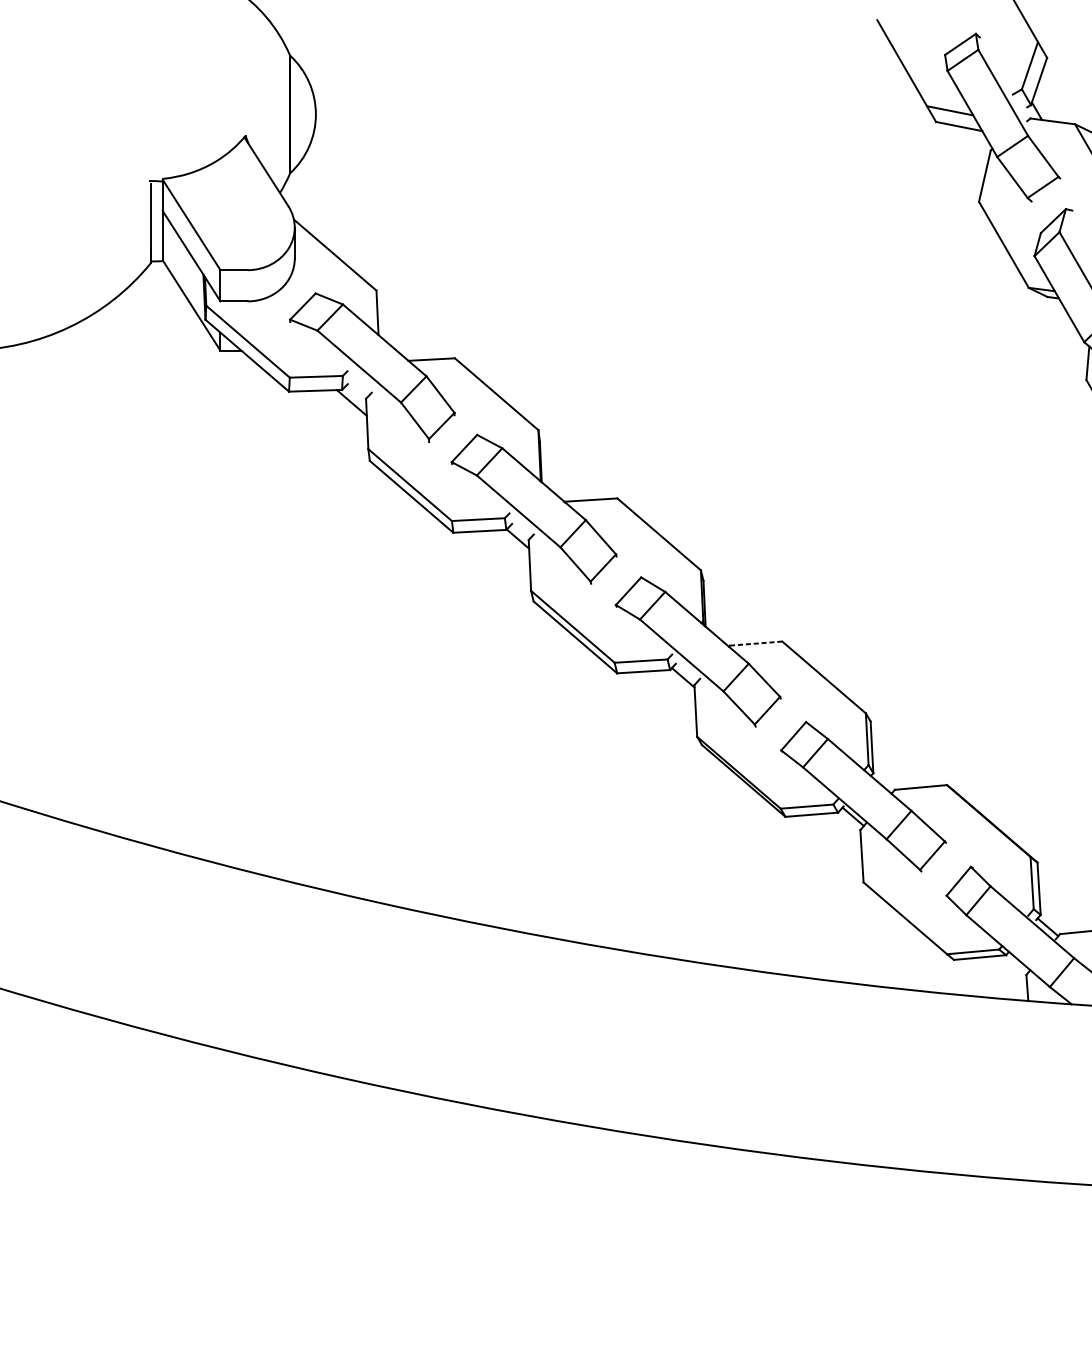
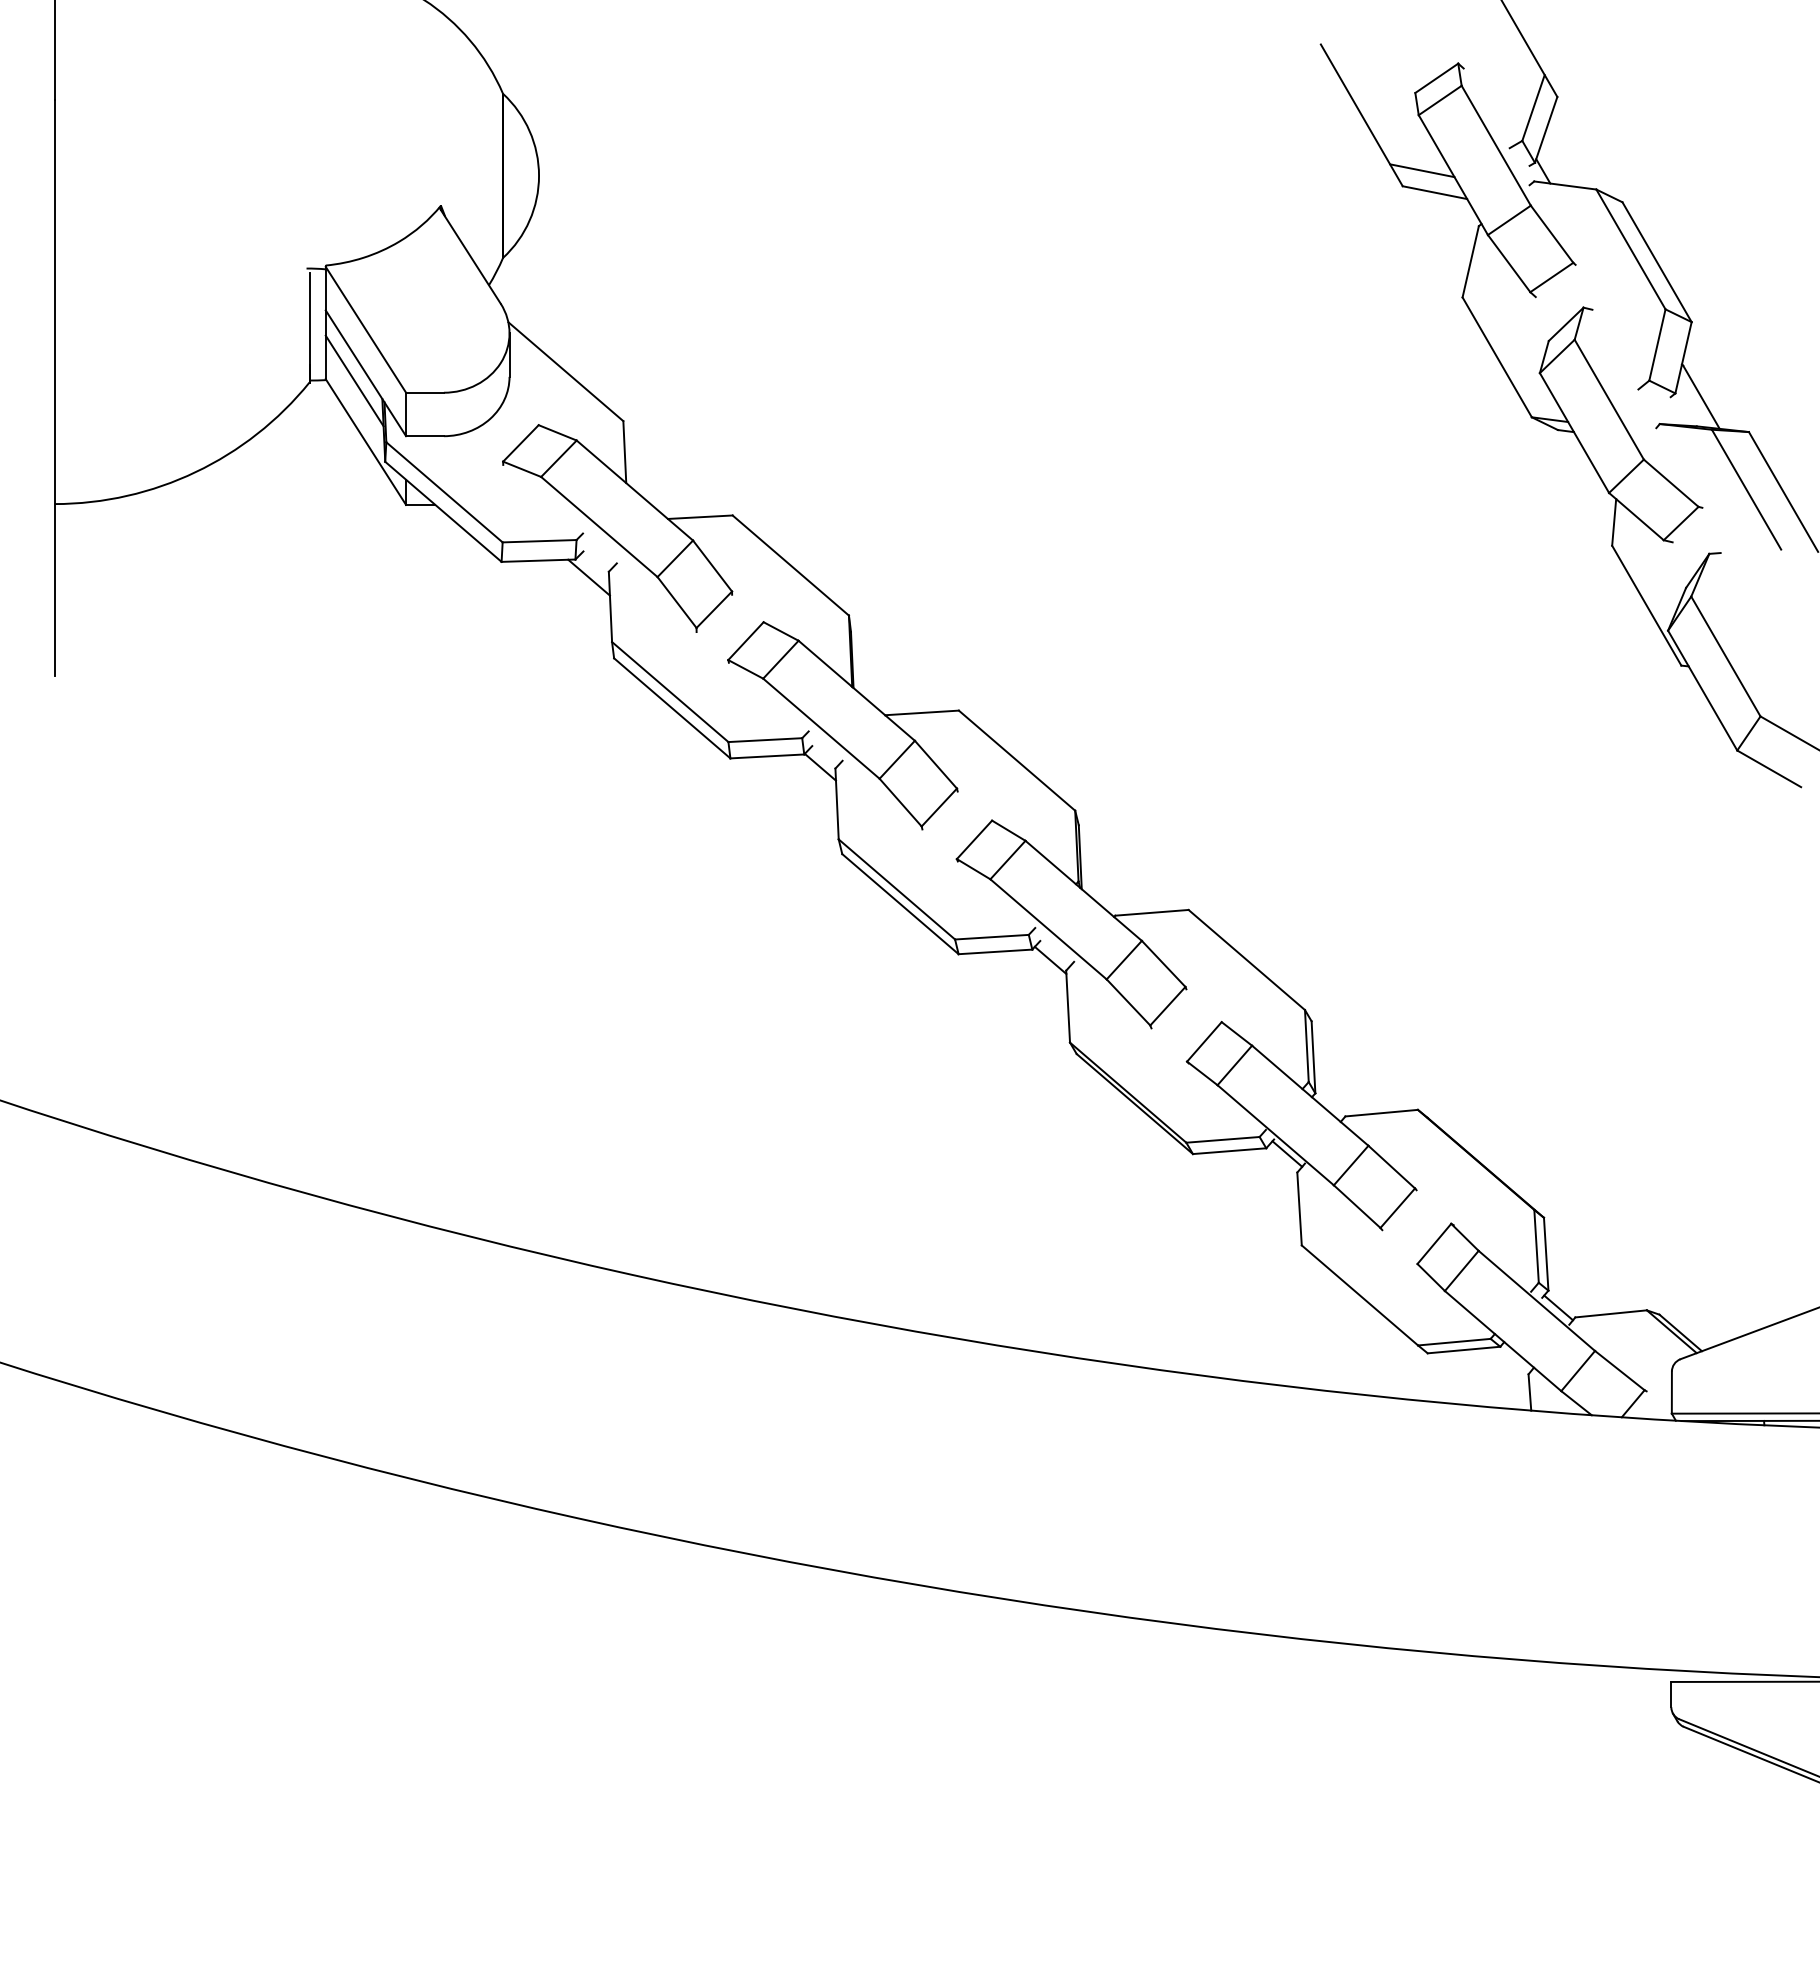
line: (183, 261) -> (354, 380), added
line: (756, 643) -> (1152, 912), dashed -> solid

